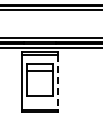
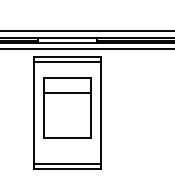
line: (58, 82) -> (101, 113), dashed -> solid

